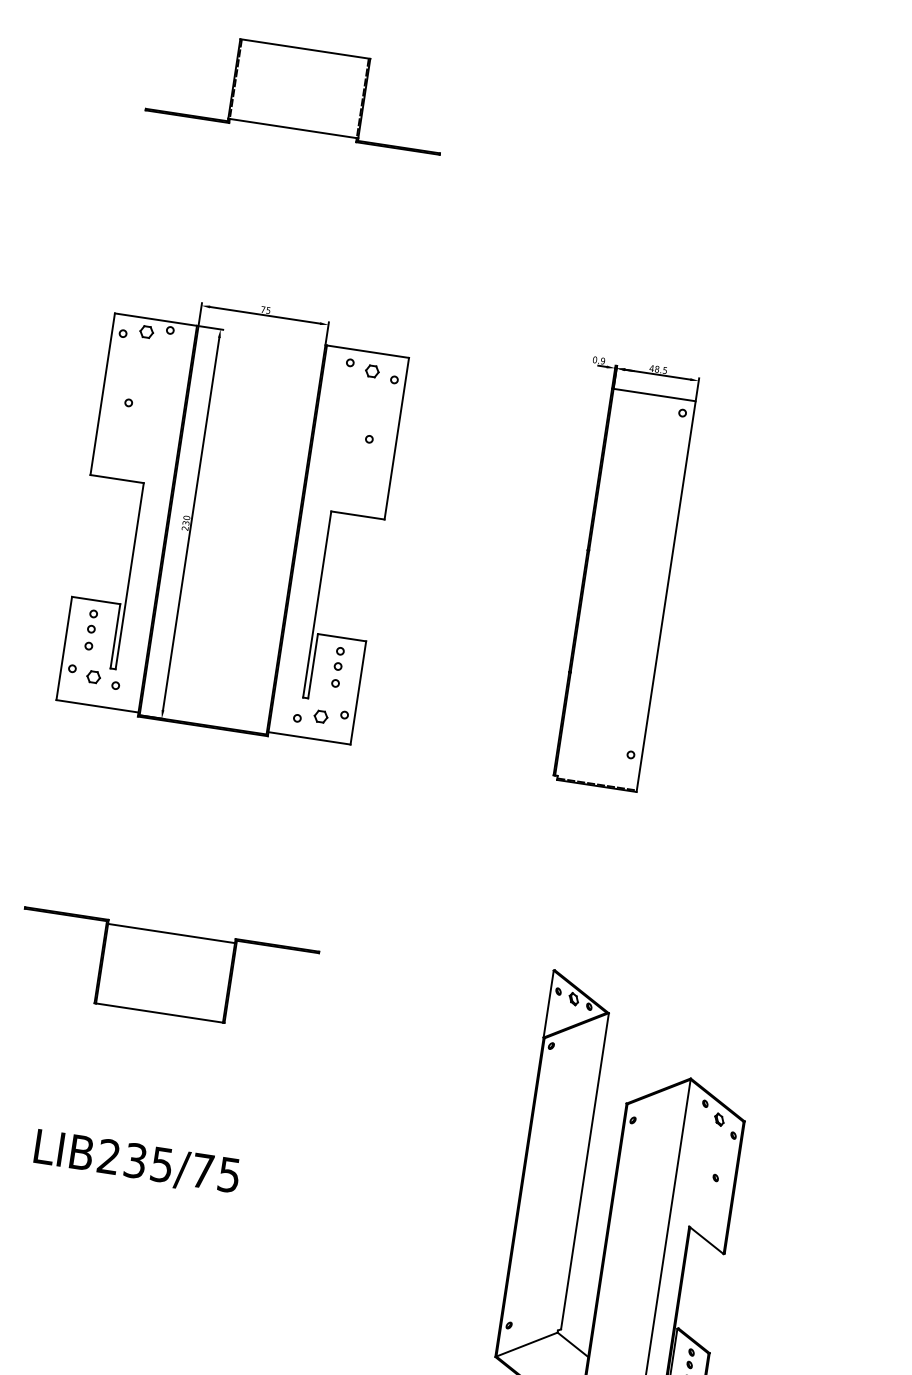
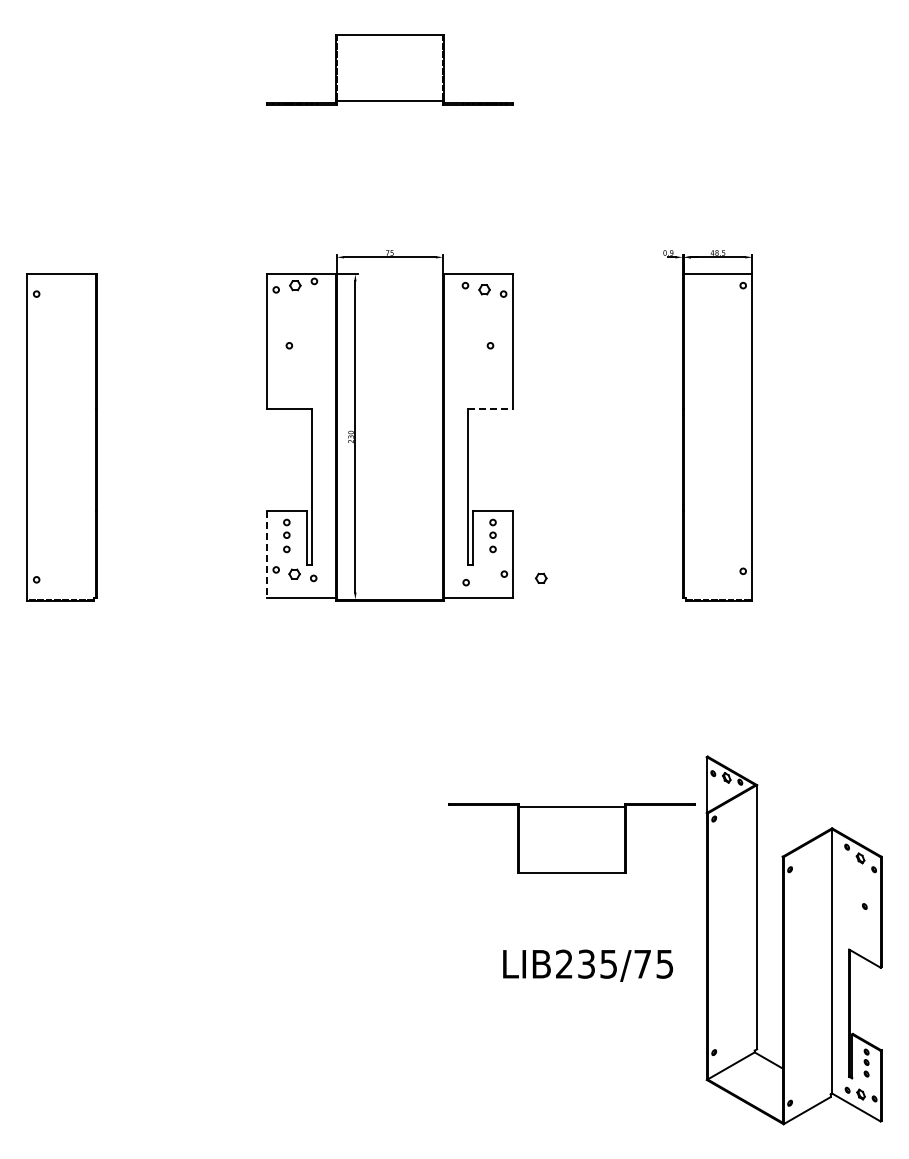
line: (359, 515) -> (491, 409), solid -> dashed
line: (64, 648) -> (267, 554), solid -> dashed
part: (320, 715) -> (540, 577), moved
part: (165, 971) -> (571, 838), moved
text: (137, 1162) -> (588, 965), moved

